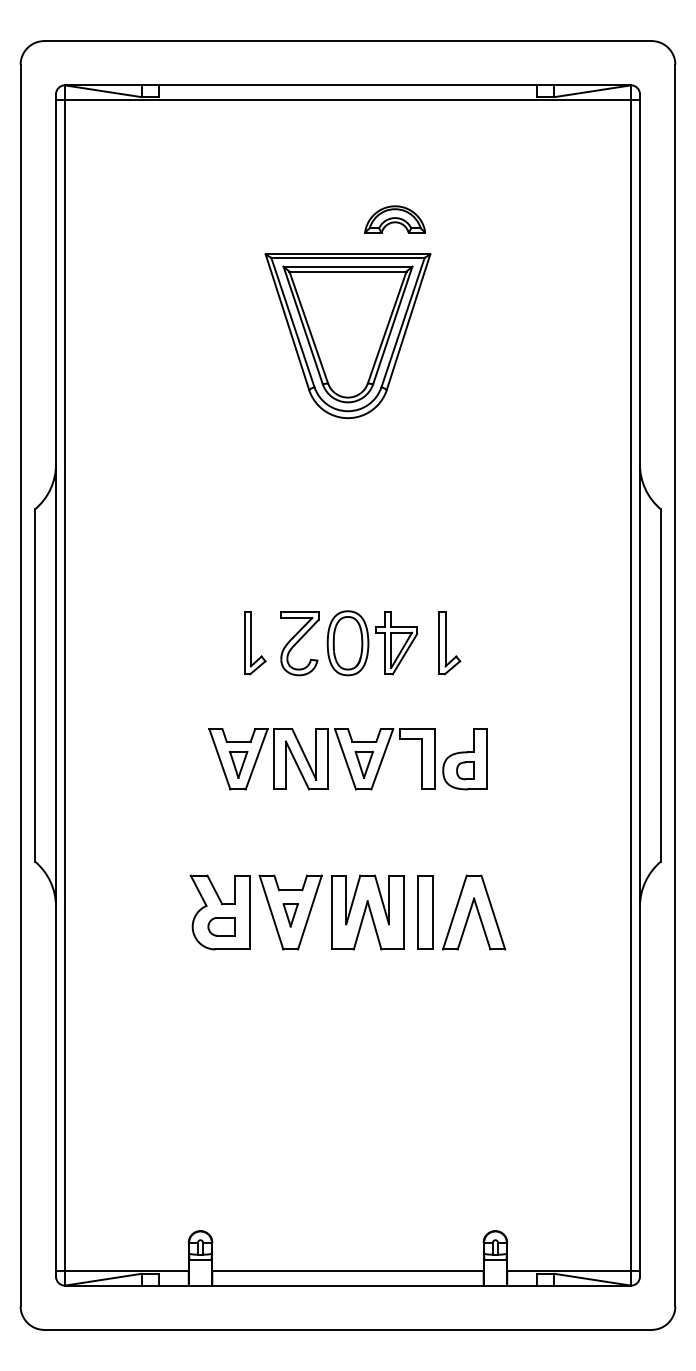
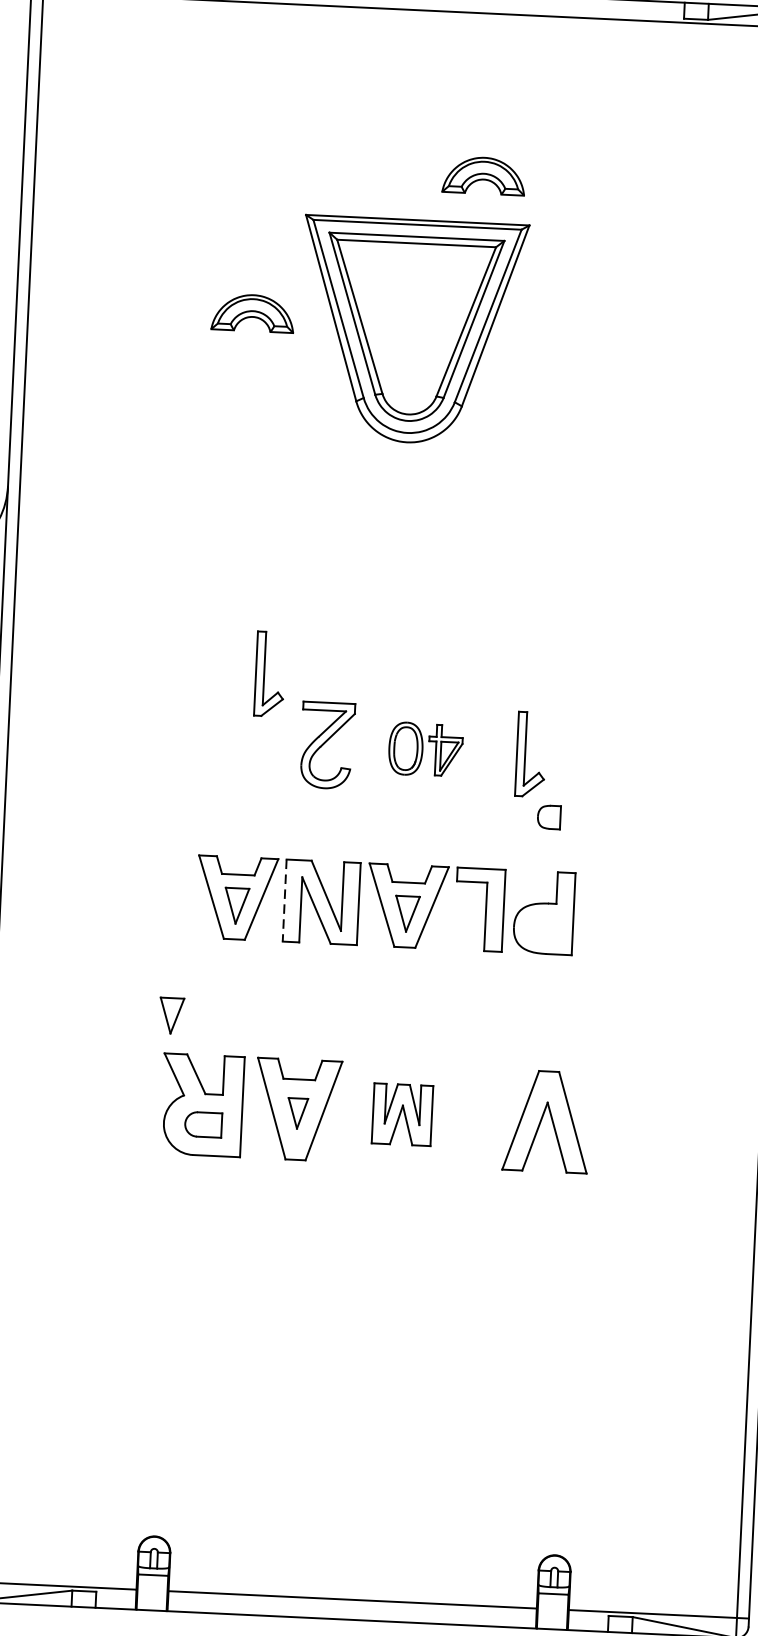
part: (230, 328) -> (253, 313), added
part: (255, 643) -> (270, 674), moved
part: (371, 643) -> (424, 749), size x0.6
line: (273, 759) -> (284, 900), solid -> dashed
part: (465, 770) -> (549, 816), moved
part: (194, 847) -> (171, 1015), added
part: (367, 912) -> (402, 1114), size x0.6
part: (425, 912) -> (480, 1118), removed

